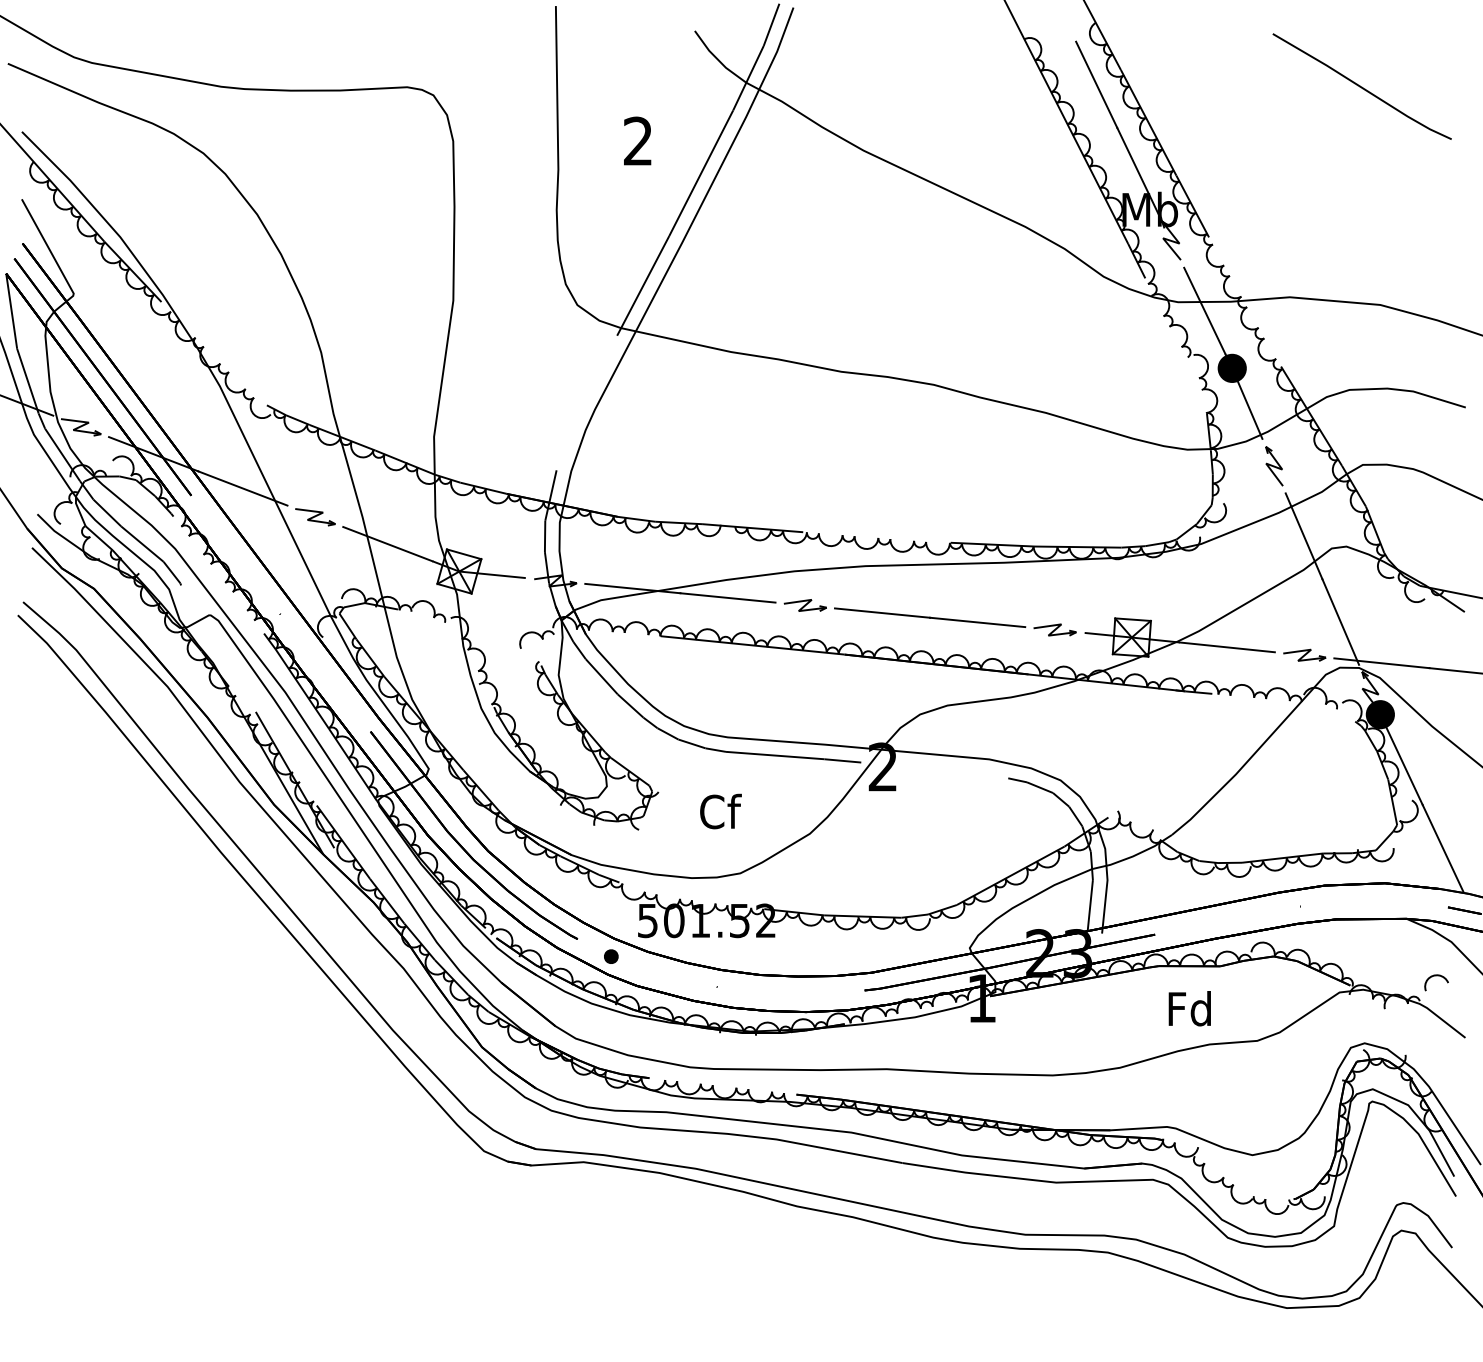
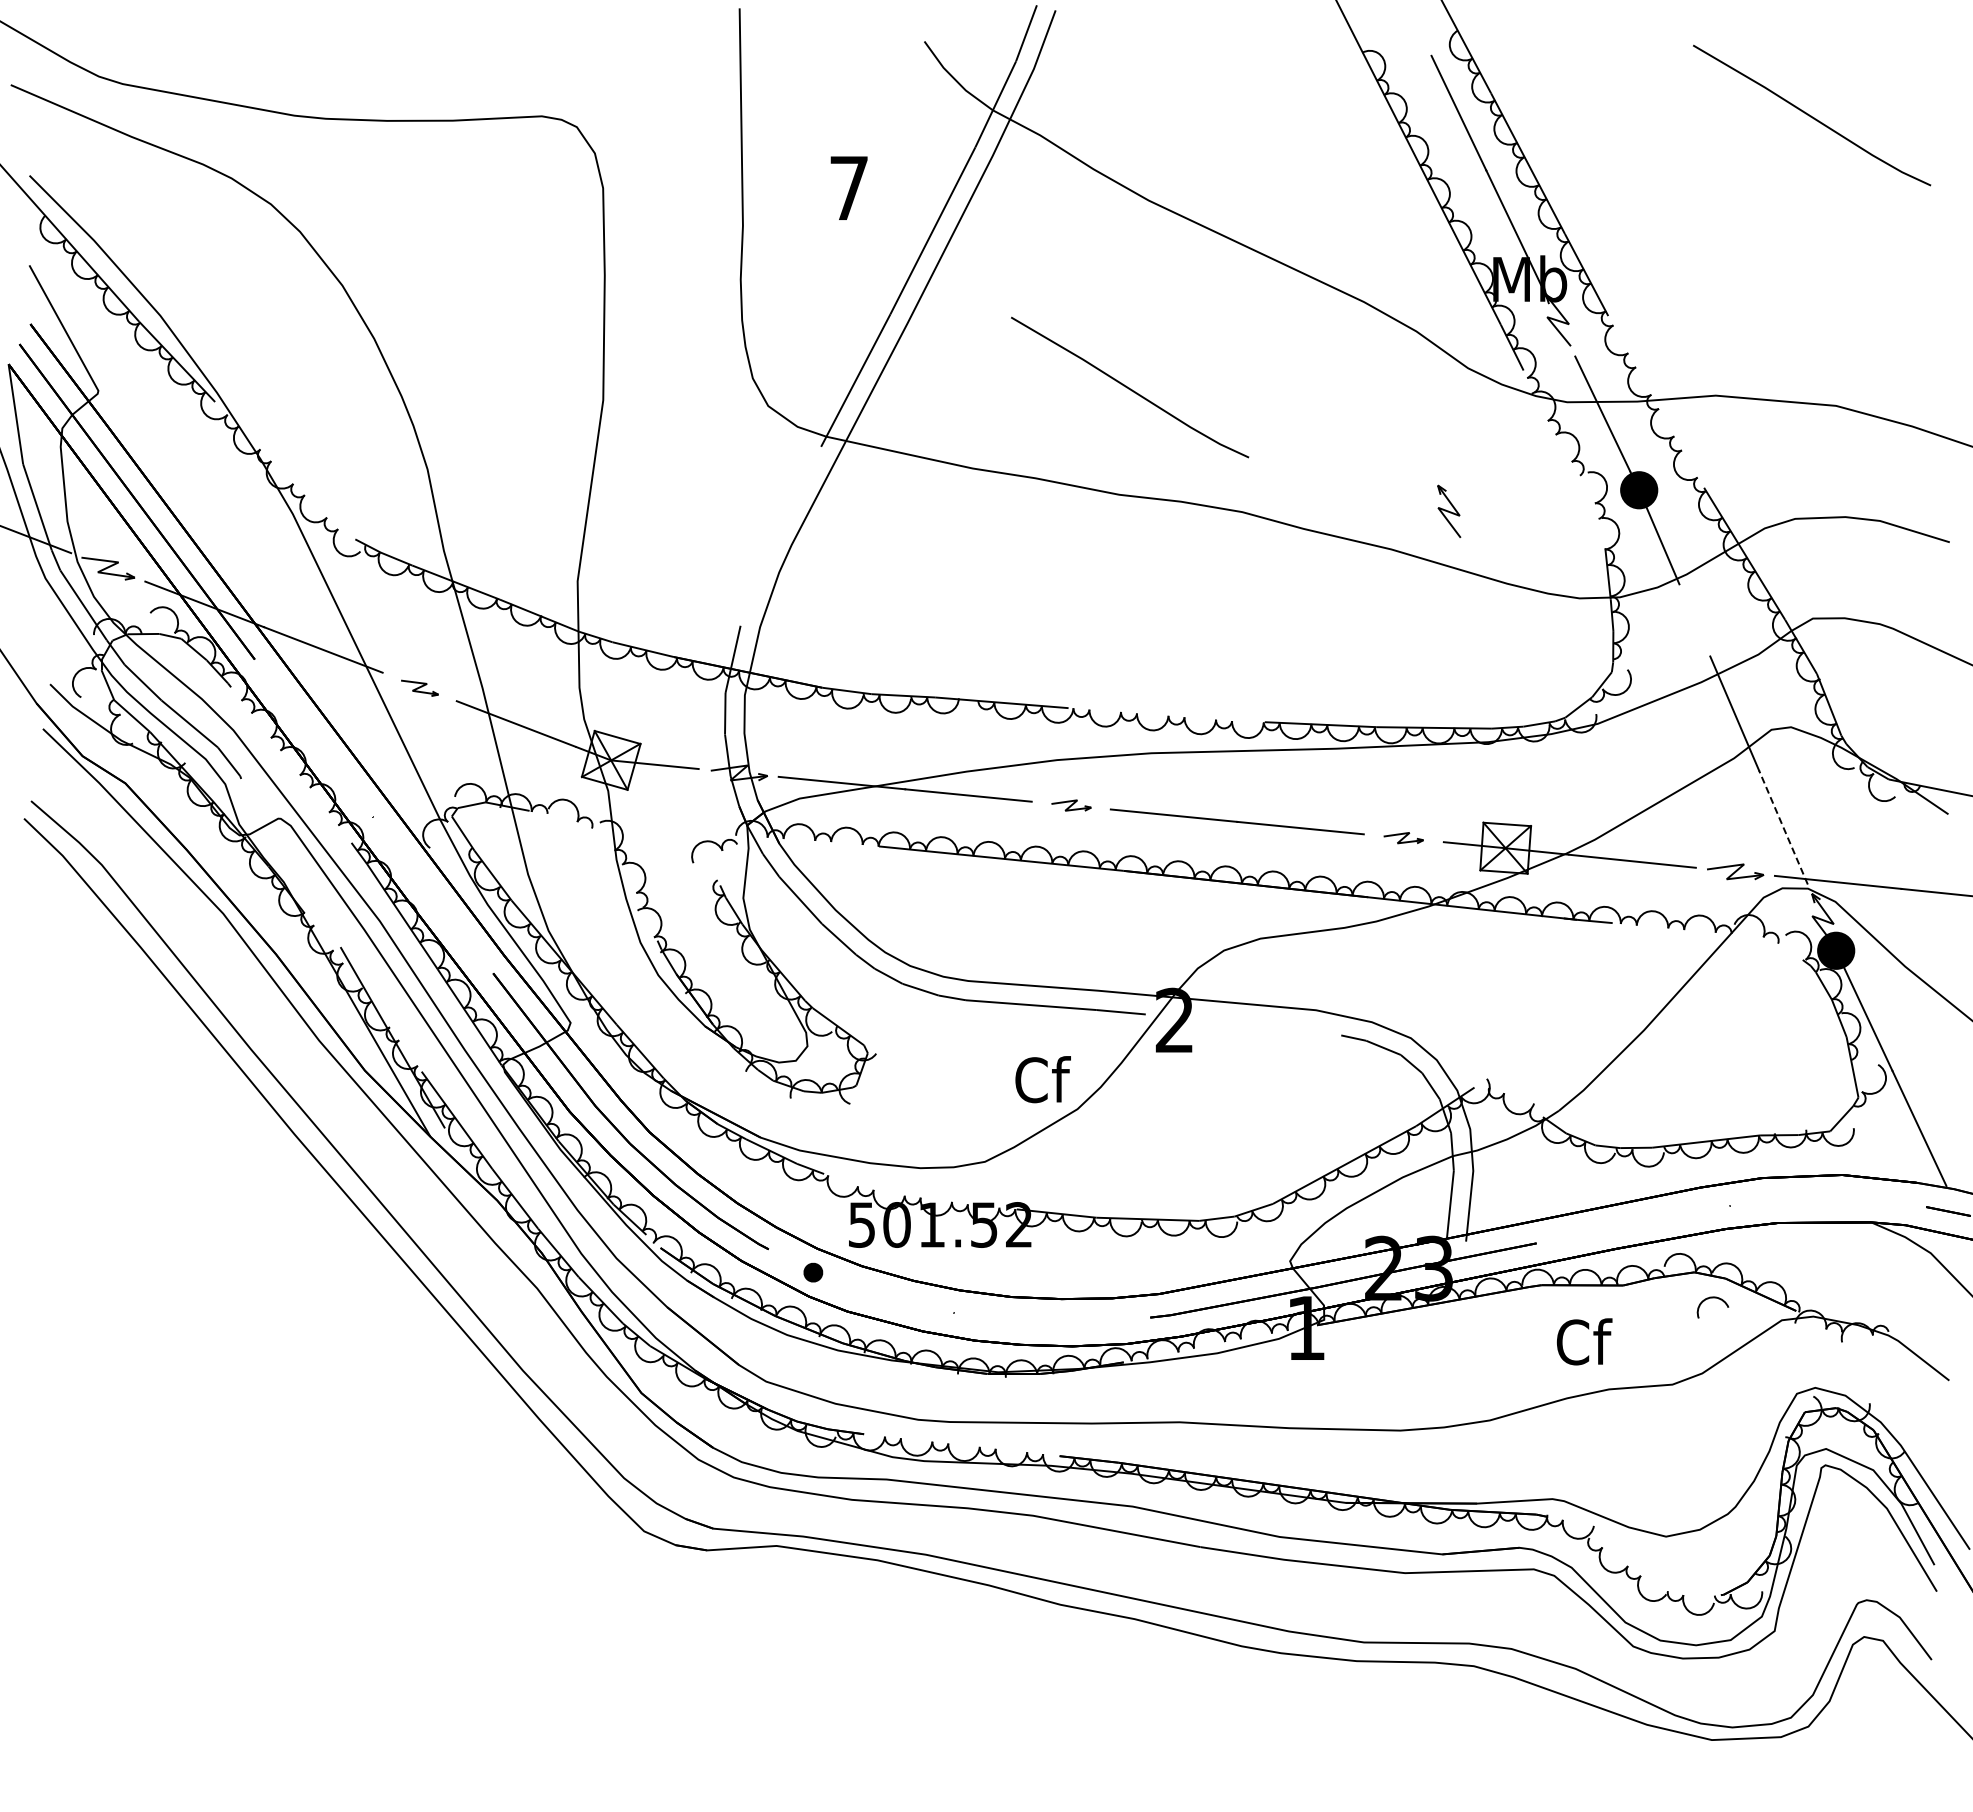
text: (637, 140) -> (848, 187), 2 -> 7
line: (849, 291) -> (1129, 387), added
part: (1274, 465) -> (1449, 510), moved
part: (315, 517) -> (419, 688), size x0.7
part: (805, 605) -> (1071, 805), size x0.7
line: (1340, 621) -> (1783, 827), solid -> dashed
part: (1055, 629) -> (1403, 837), size x0.7
text: (720, 811) -> (1042, 1079), moved
arc: (1433, 976) -> (1708, 1299), moved
text: (1190, 1008) -> (1583, 1341), Fd -> Cf

